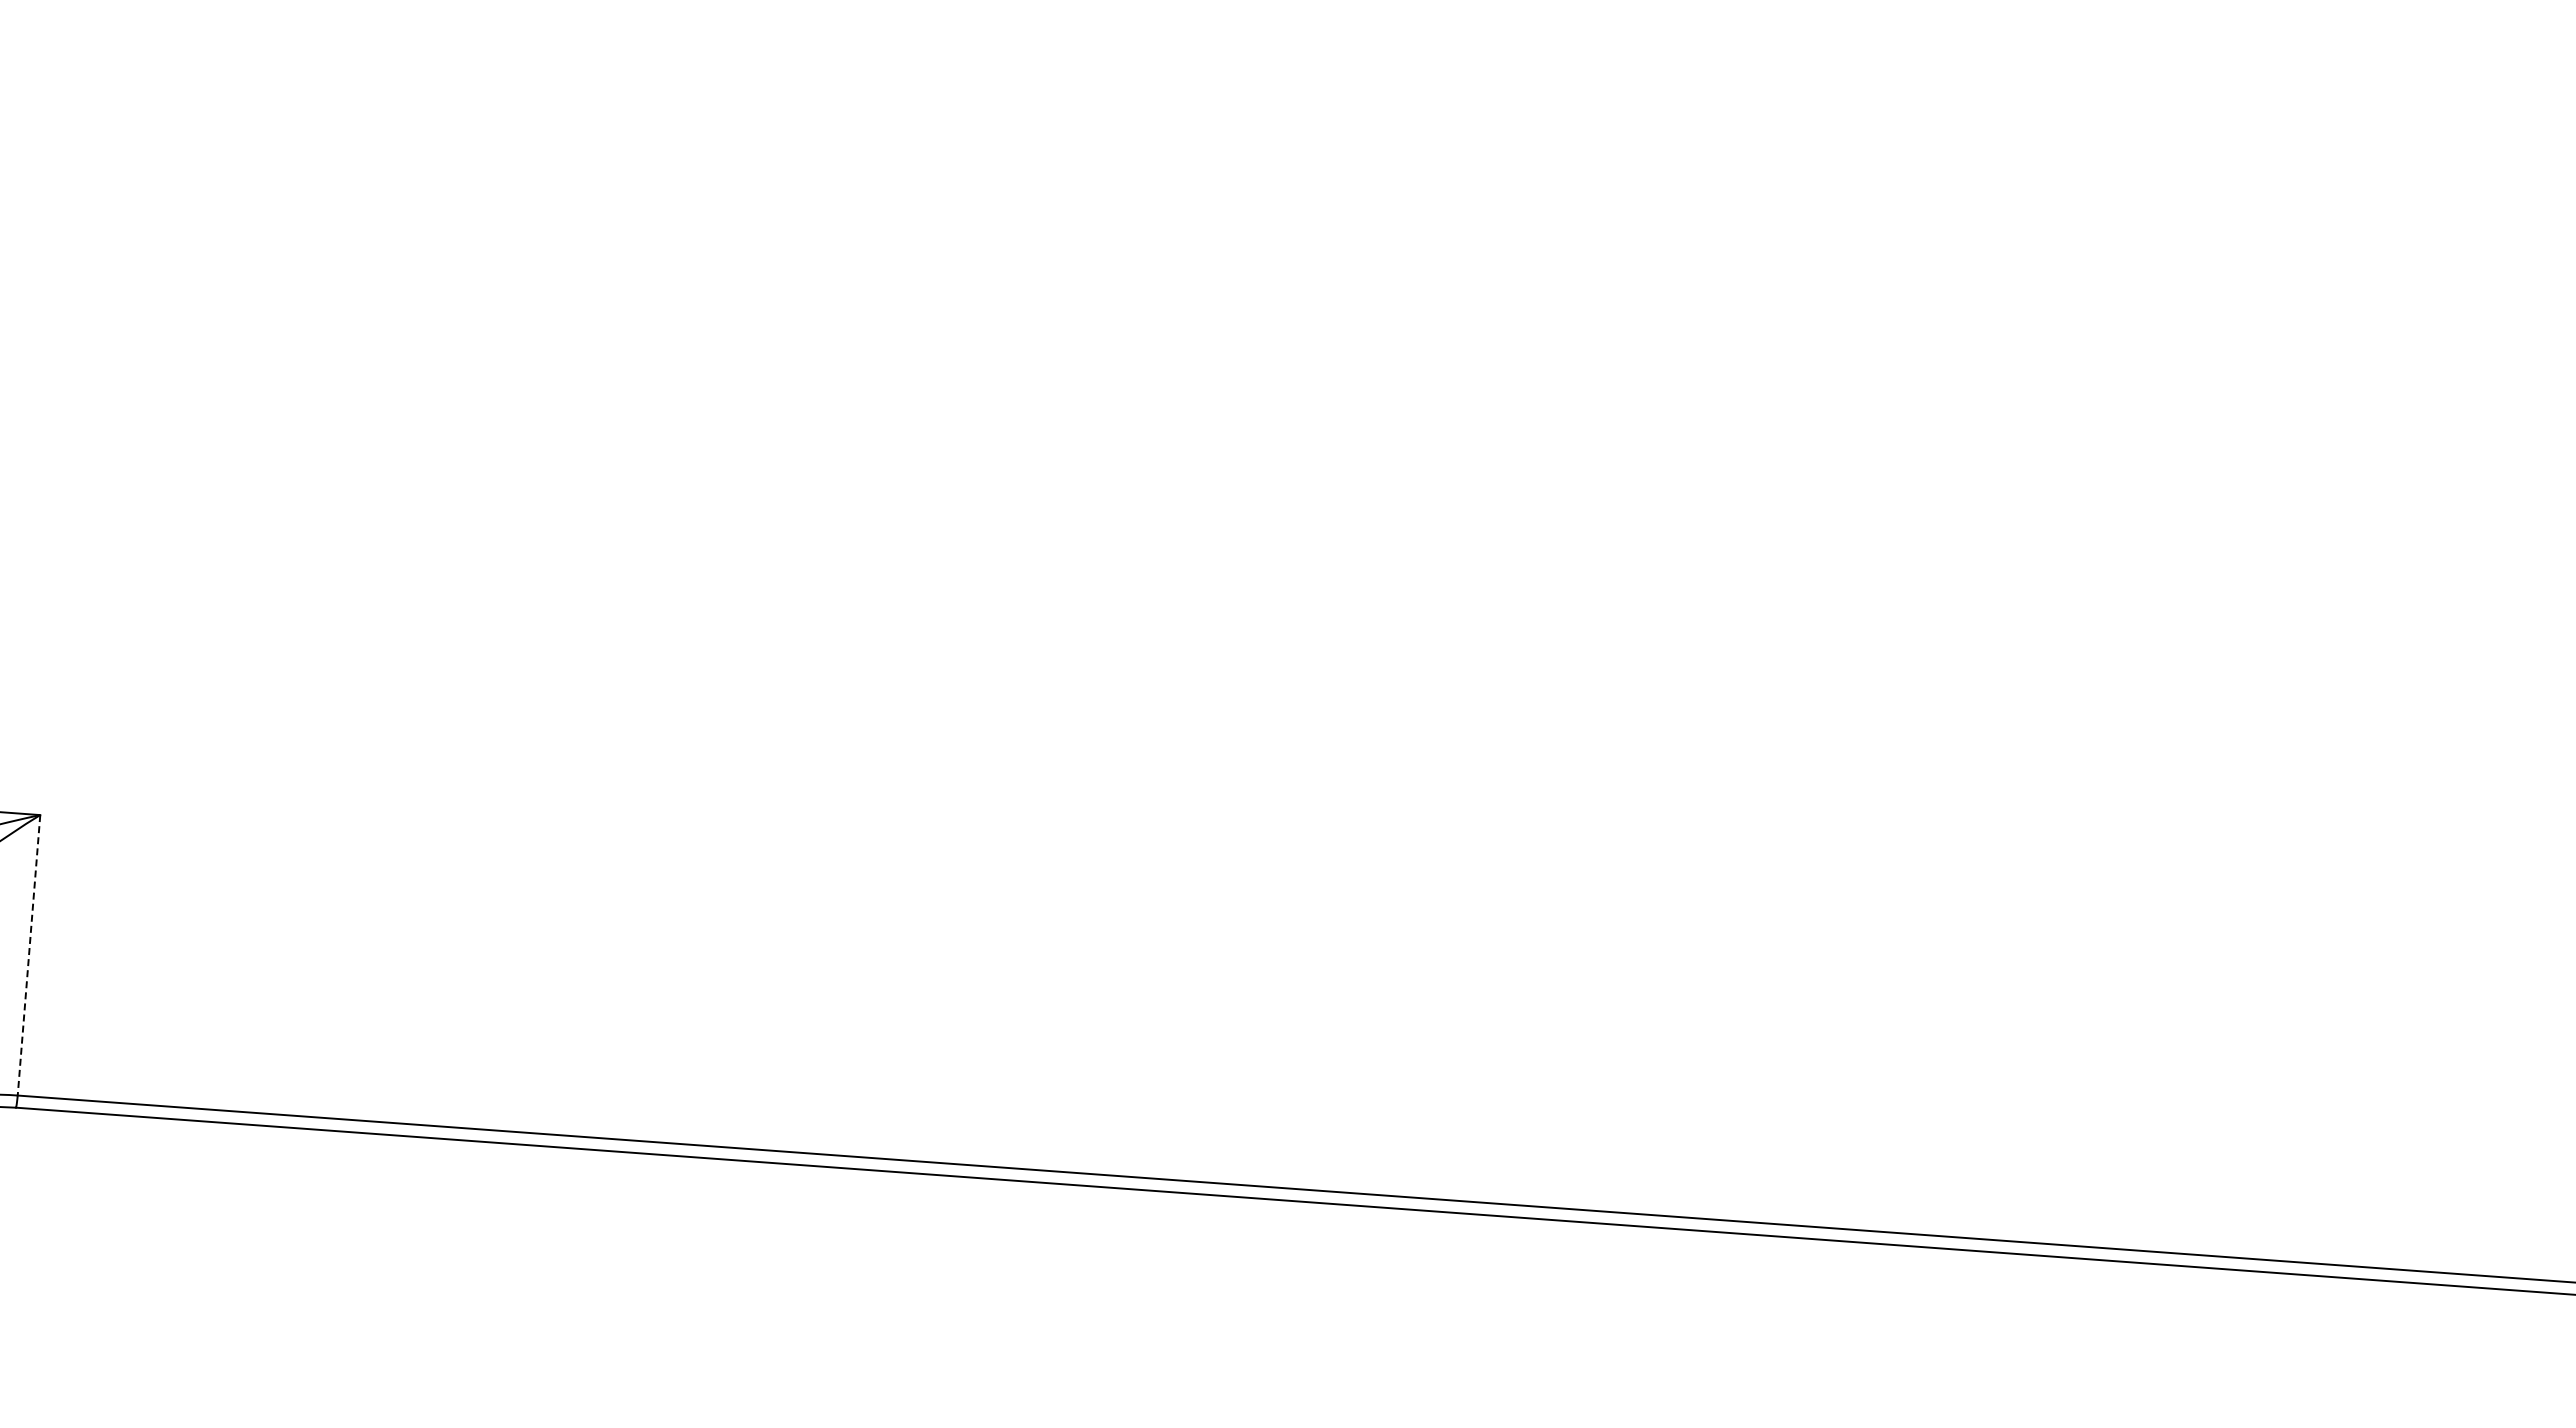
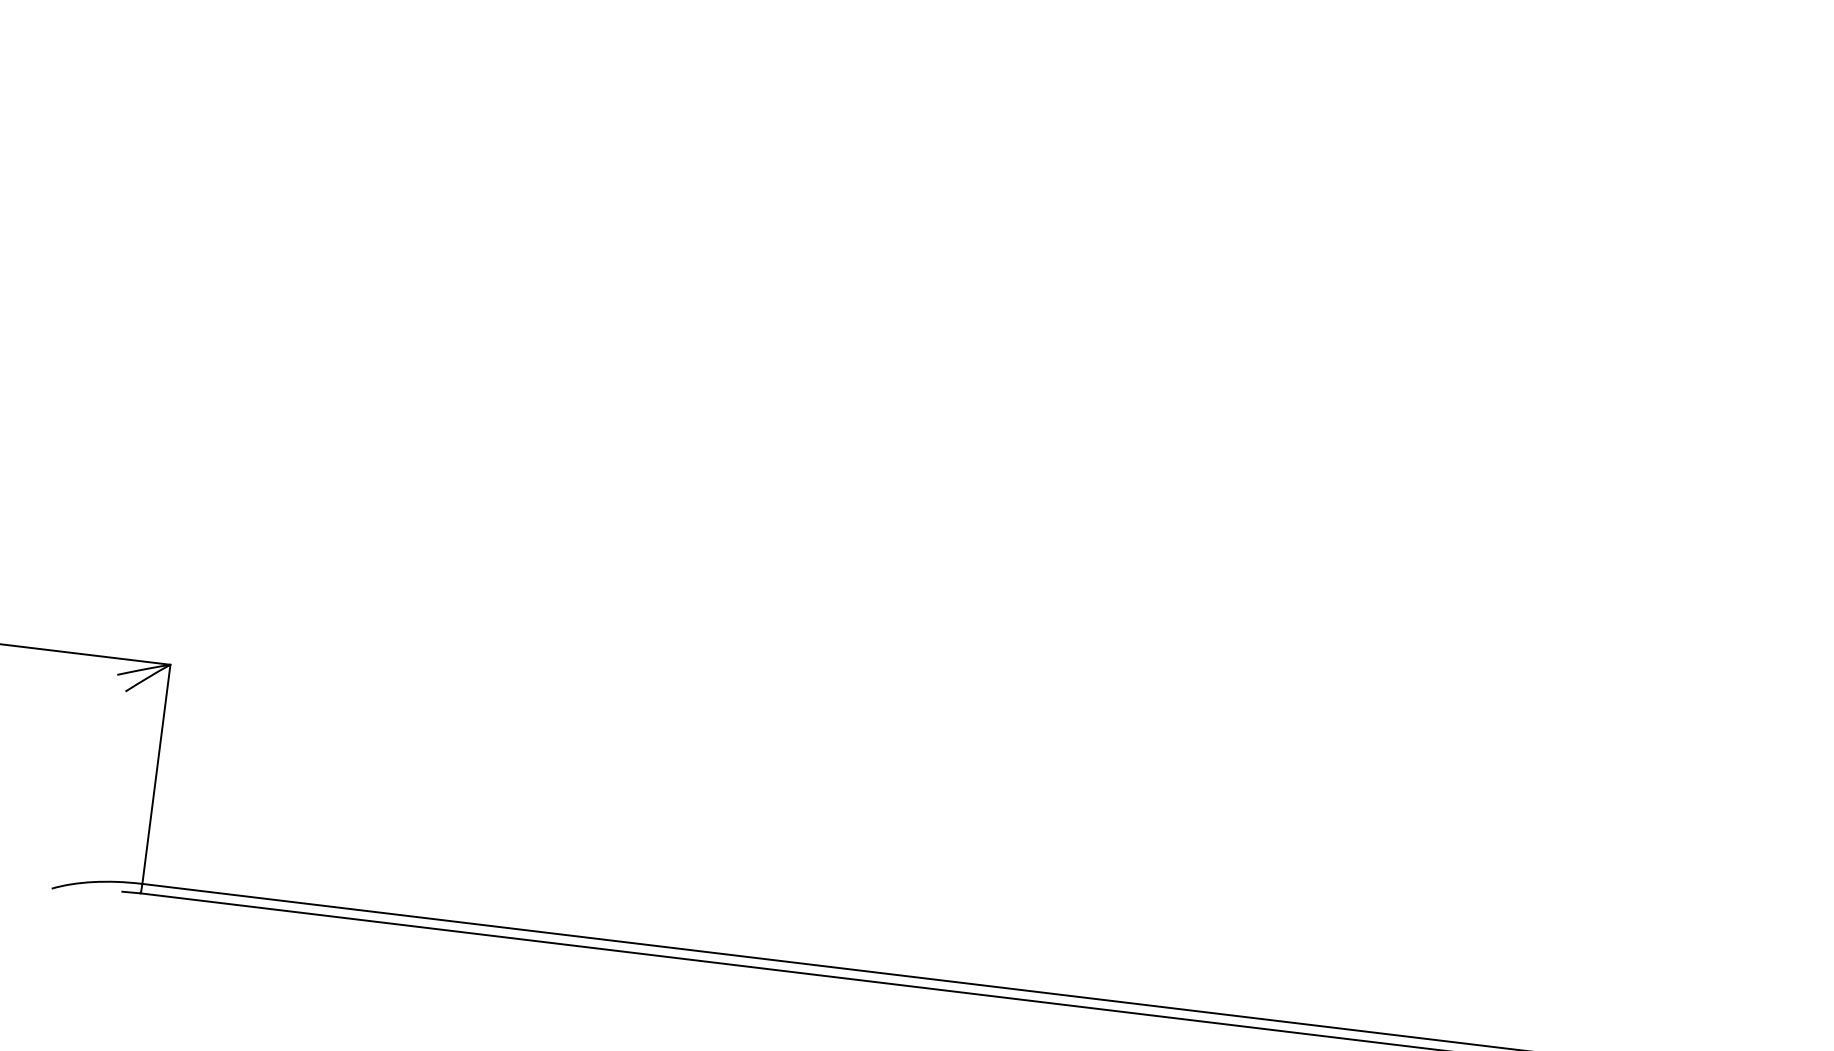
line: (29, 955) -> (156, 774), dashed -> solid

